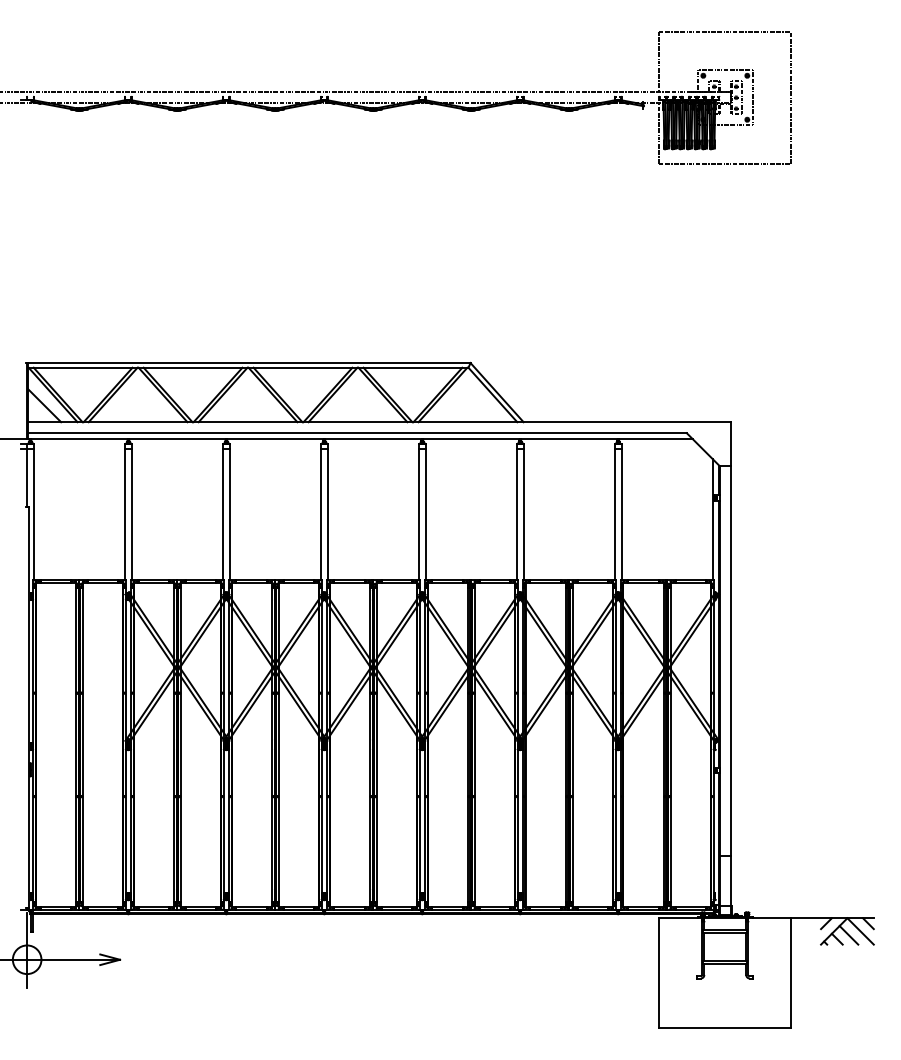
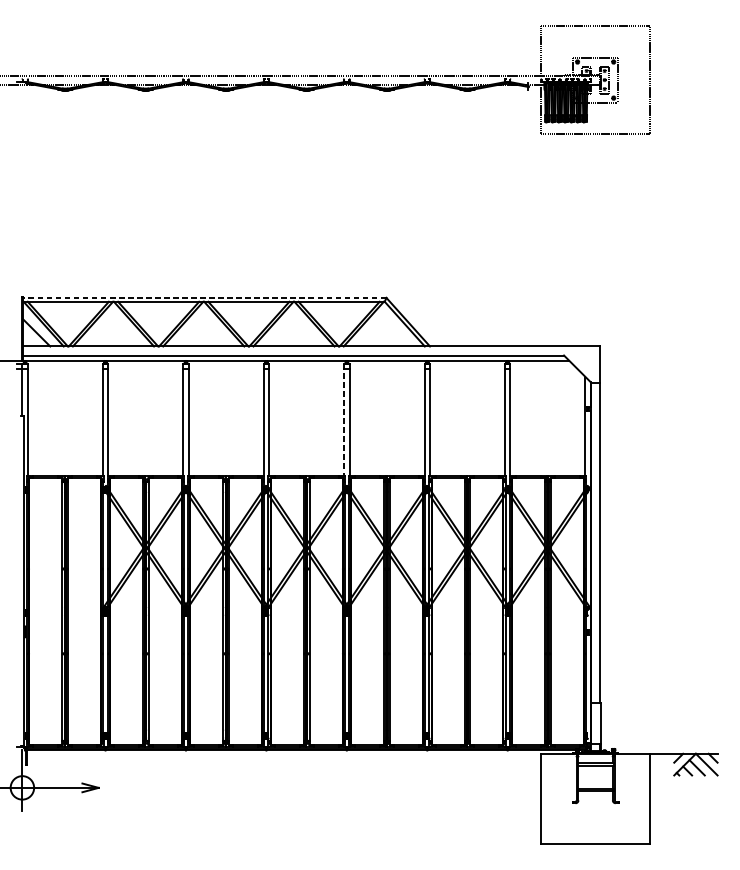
line: (248, 363) -> (204, 298), solid -> dashed
line: (419, 512) -> (344, 420), solid -> dashed

